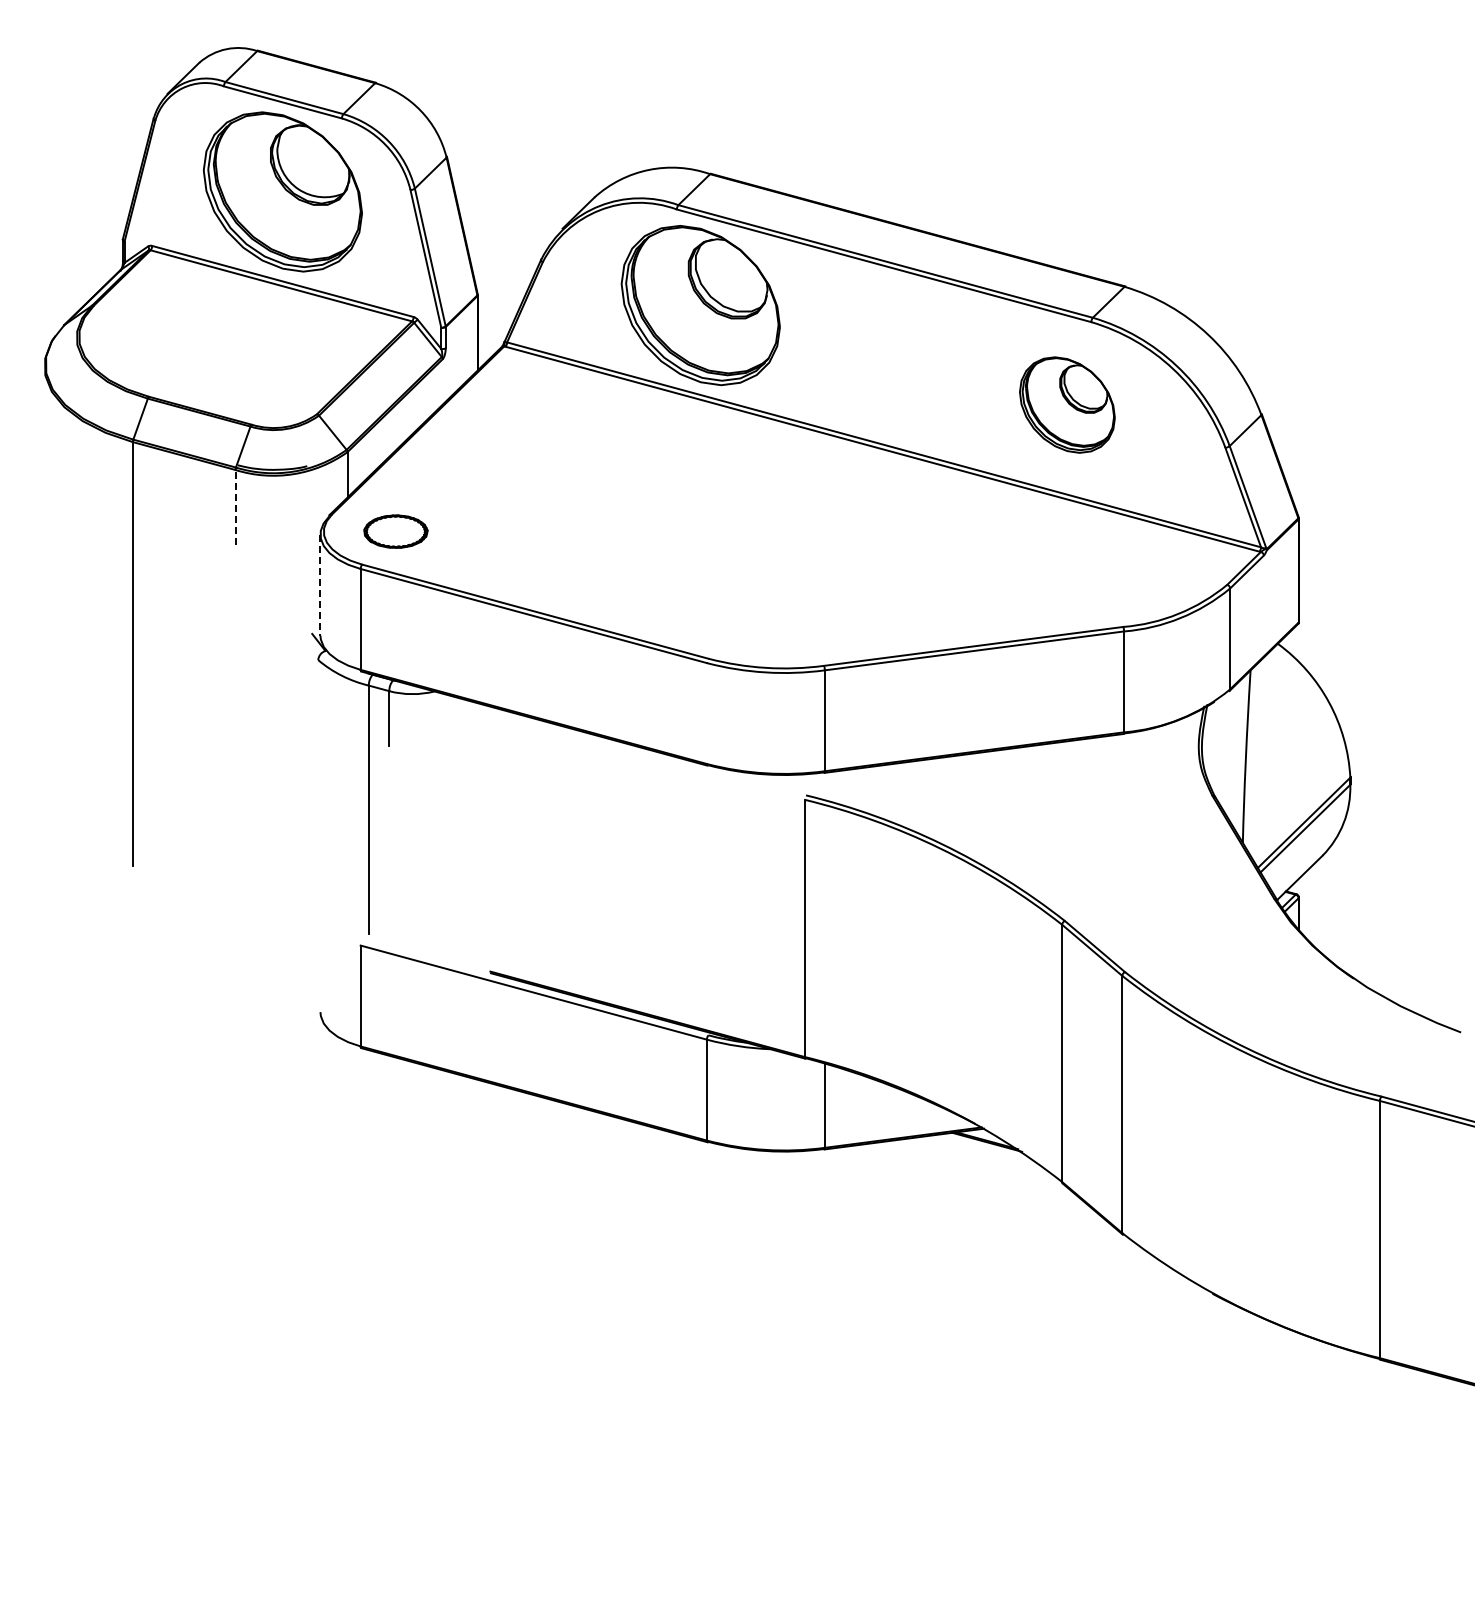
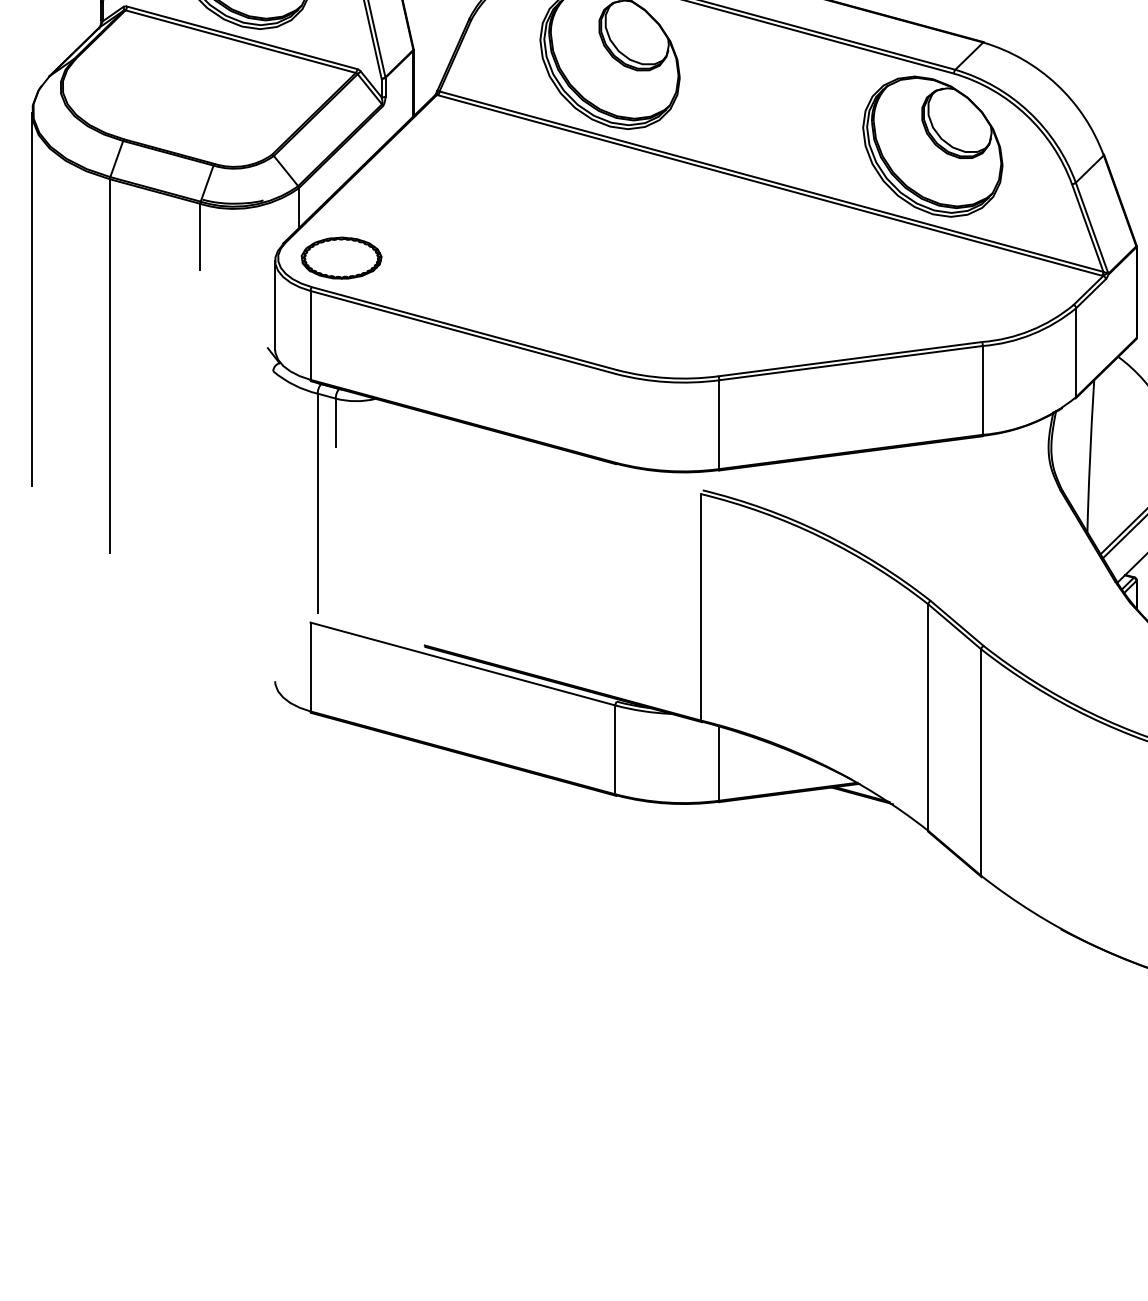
part: (1067, 404) -> (932, 146), size x1.67
line: (235, 506) -> (200, 235), dashed -> solid
part: (395, 531) -> (341, 257), size x1.43
line: (44, 578) -> (32, 299), added
line: (320, 585) -> (275, 305), dashed -> solid

